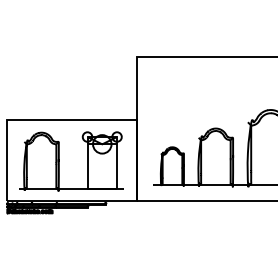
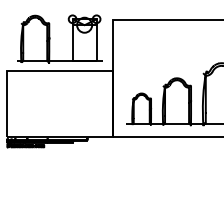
part: (59, 161) -> (49, 39), moved

